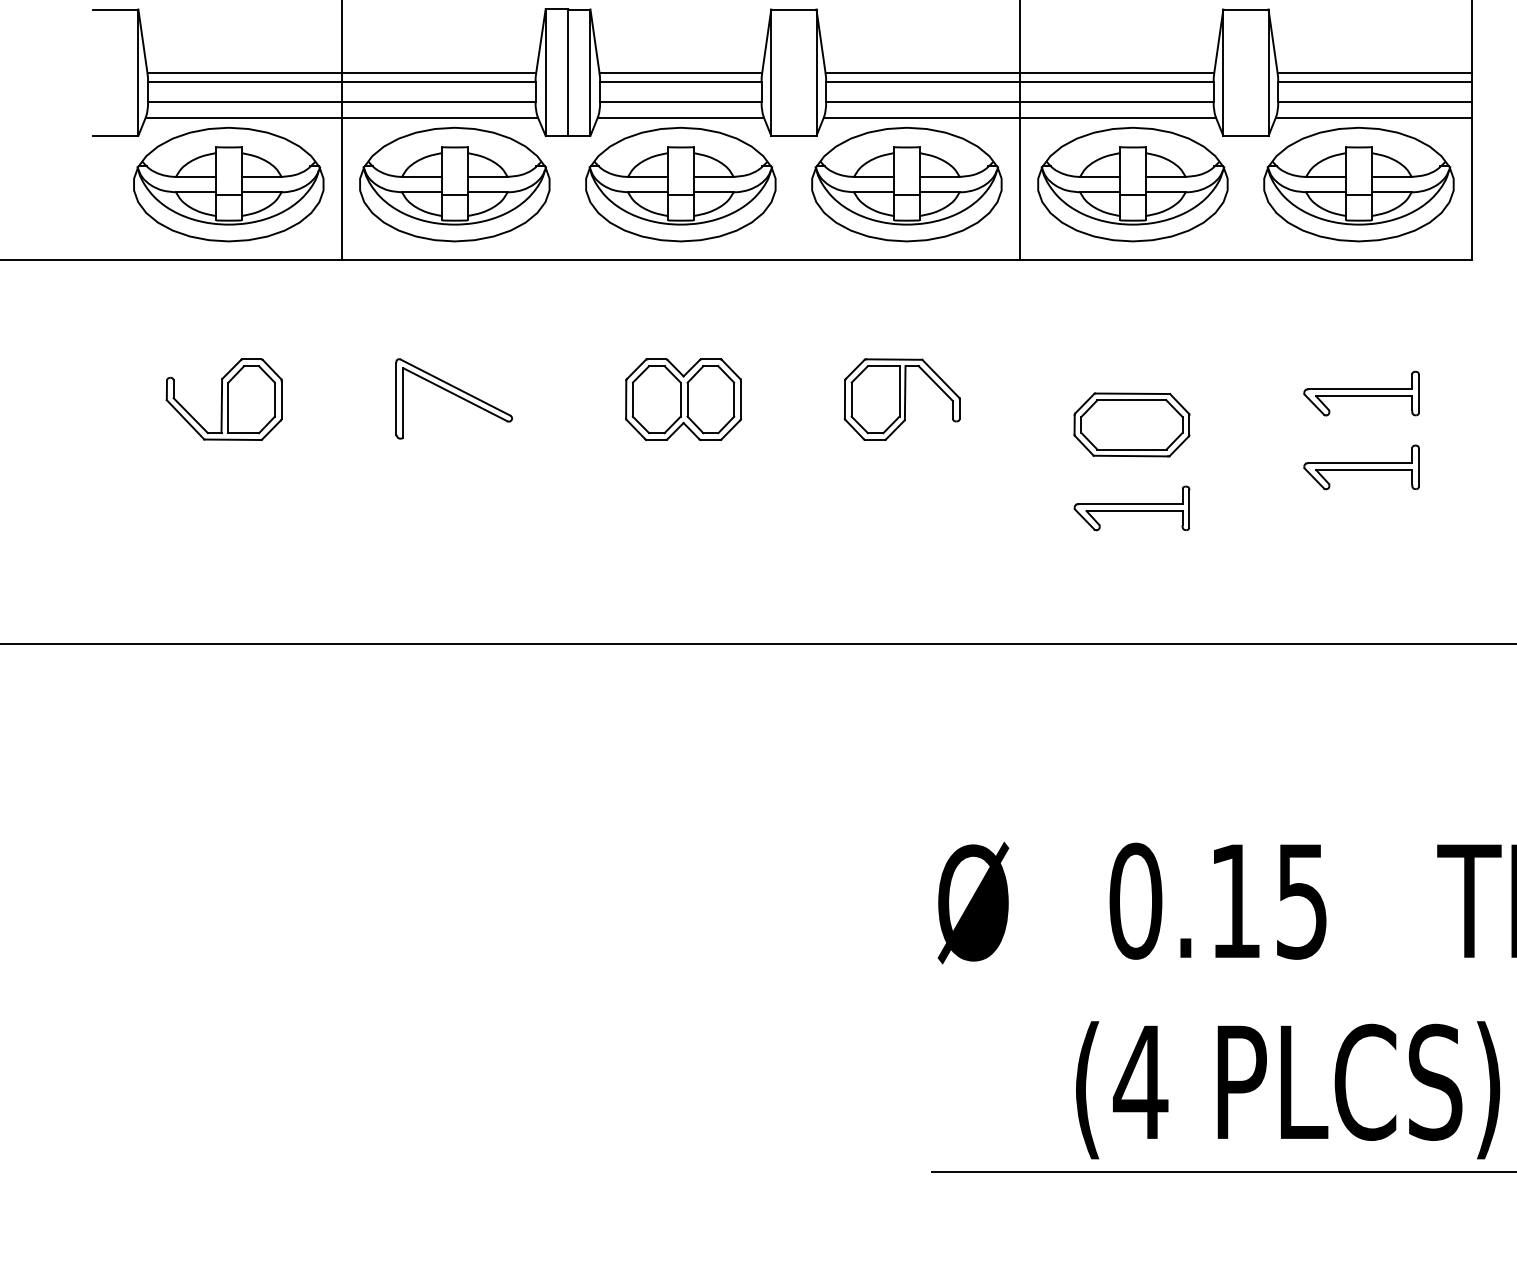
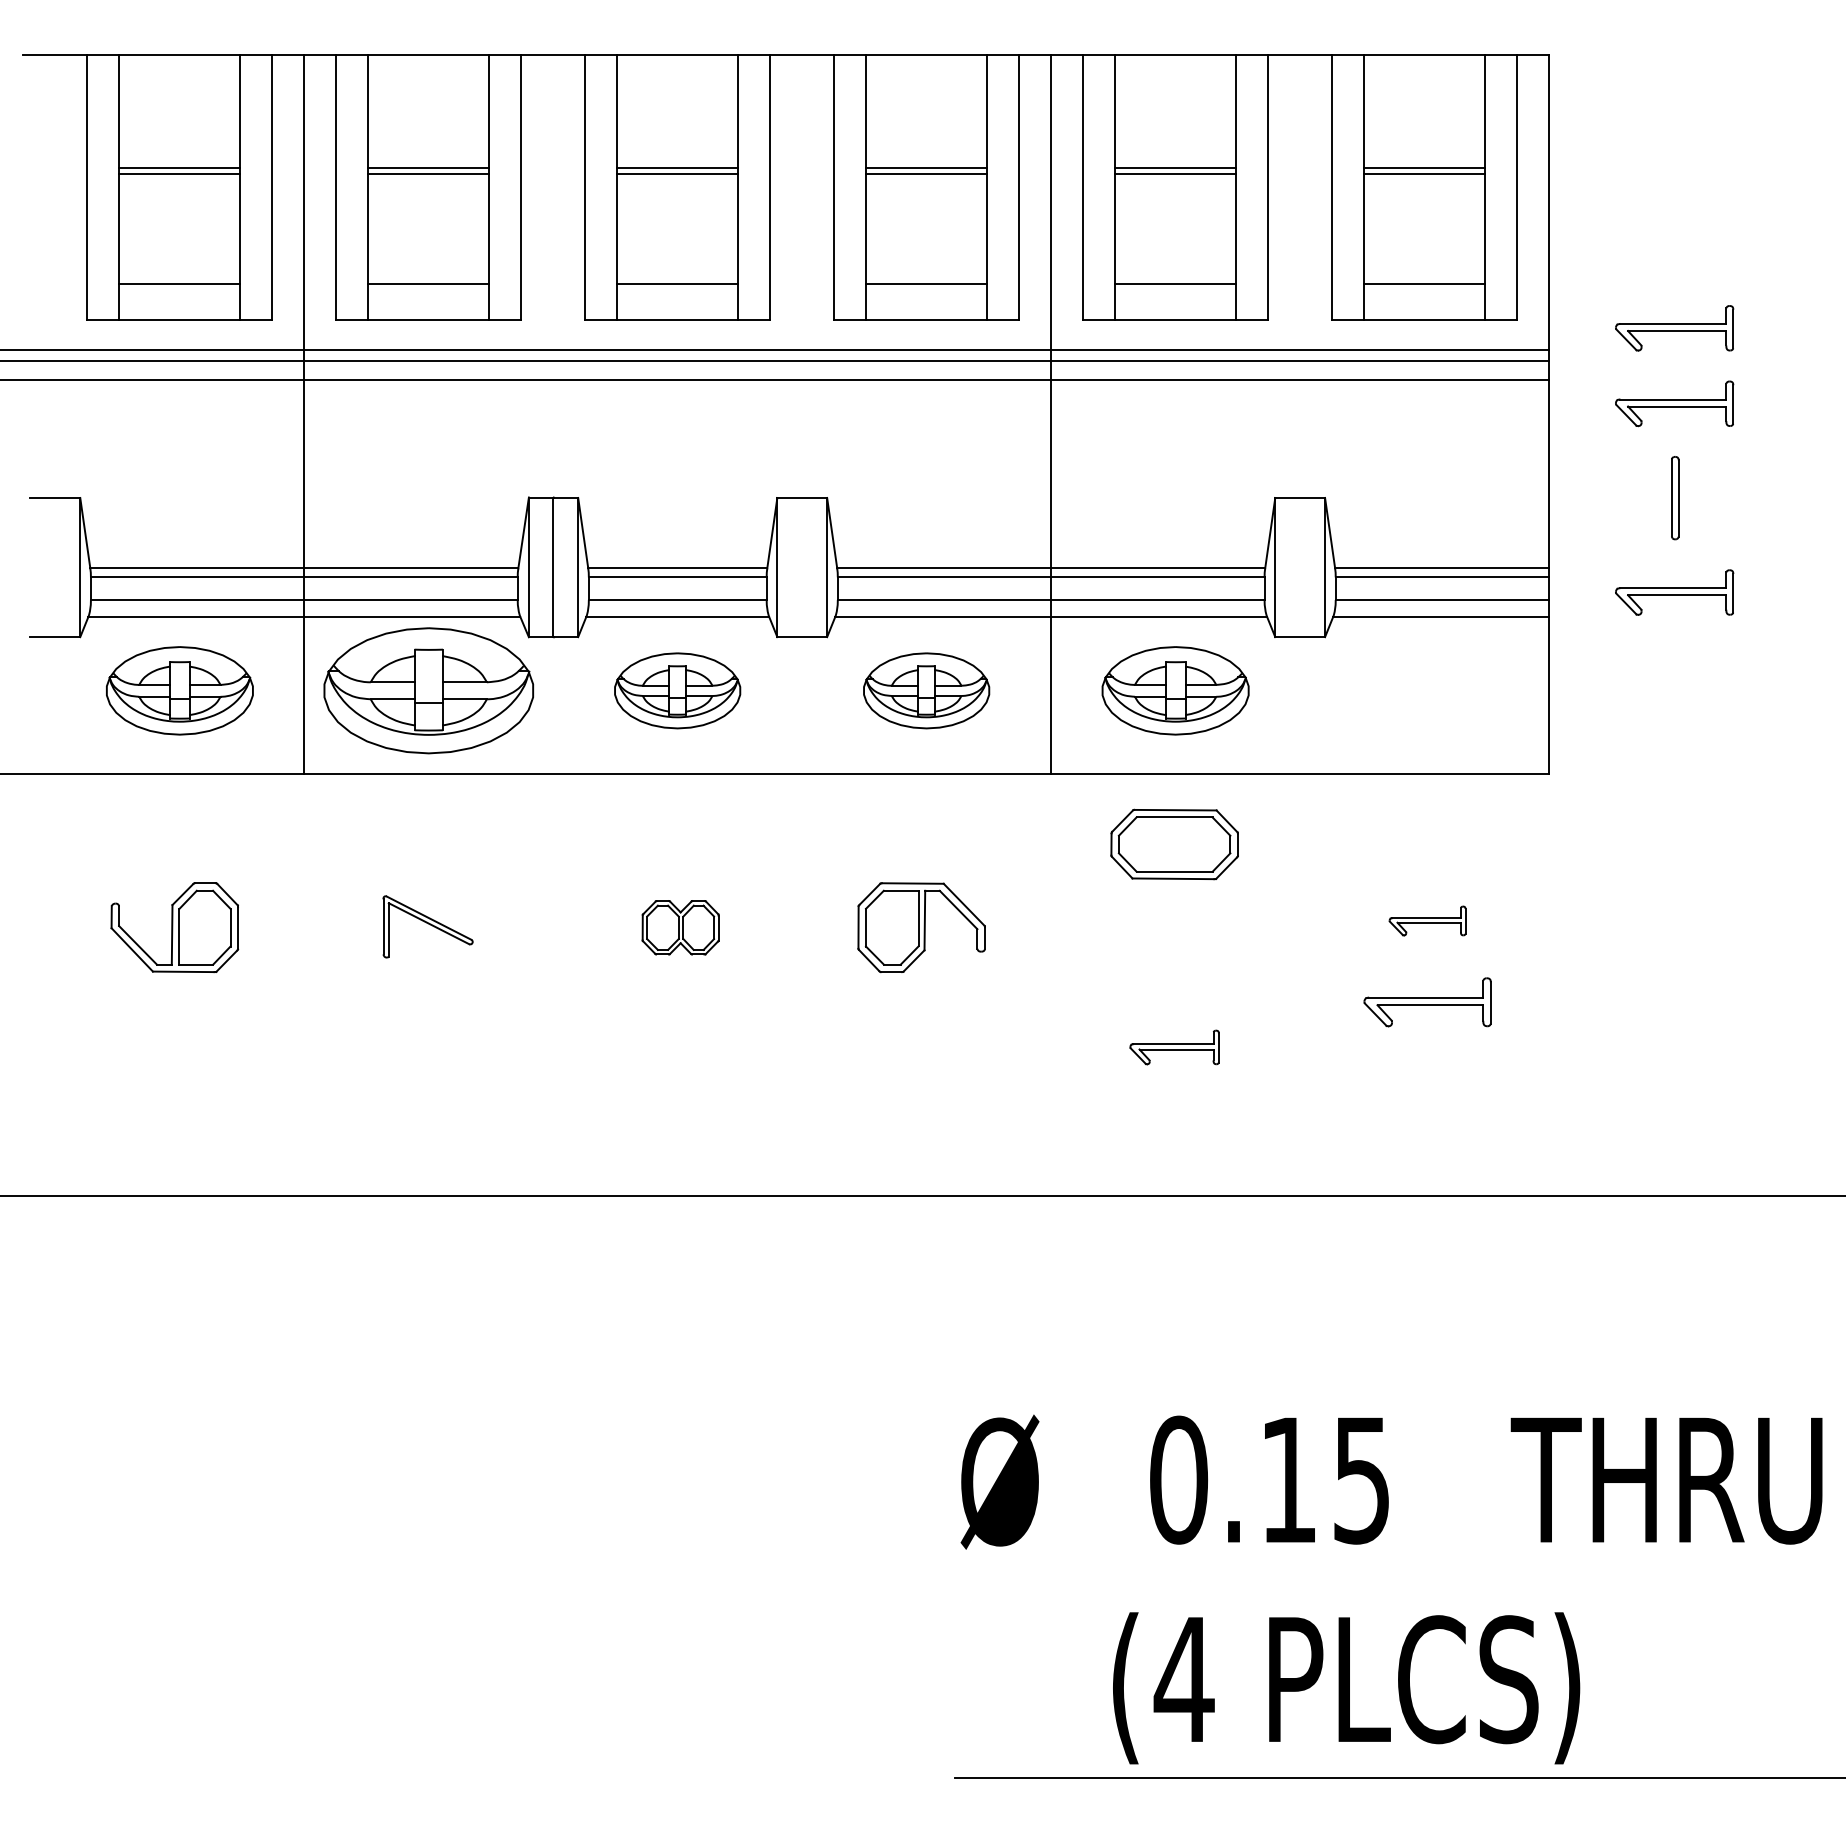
part: (228, 184) -> (179, 690), size x0.7
part: (680, 184) -> (677, 690), size x0.6
part: (906, 184) -> (926, 690), size x0.6
part: (1132, 184) -> (1175, 690), size x0.7
part: (1358, 184) -> (1424, 690), removed
part: (1361, 393) -> (1427, 920), size x0.6
part: (453, 398) -> (427, 926), size x0.7
part: (683, 399) -> (680, 927), size x0.6
part: (1131, 424) -> (1174, 844), moved
part: (1131, 508) -> (1174, 1047), size x0.7

